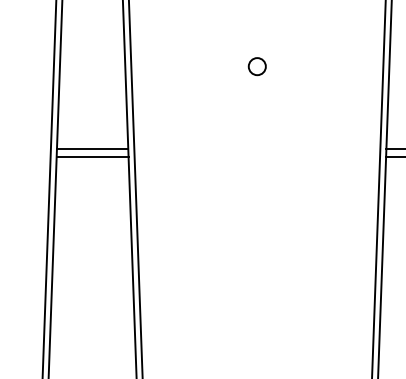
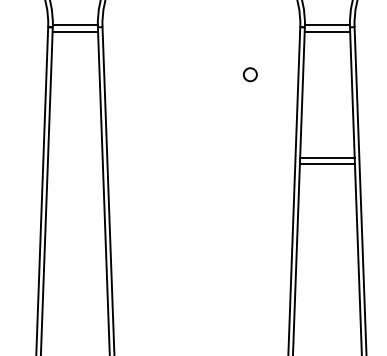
circle: (257, 66) -> (250, 74), moved
line: (92, 148) -> (75, 157), removed
line: (91, 157) -> (74, 164), removed

